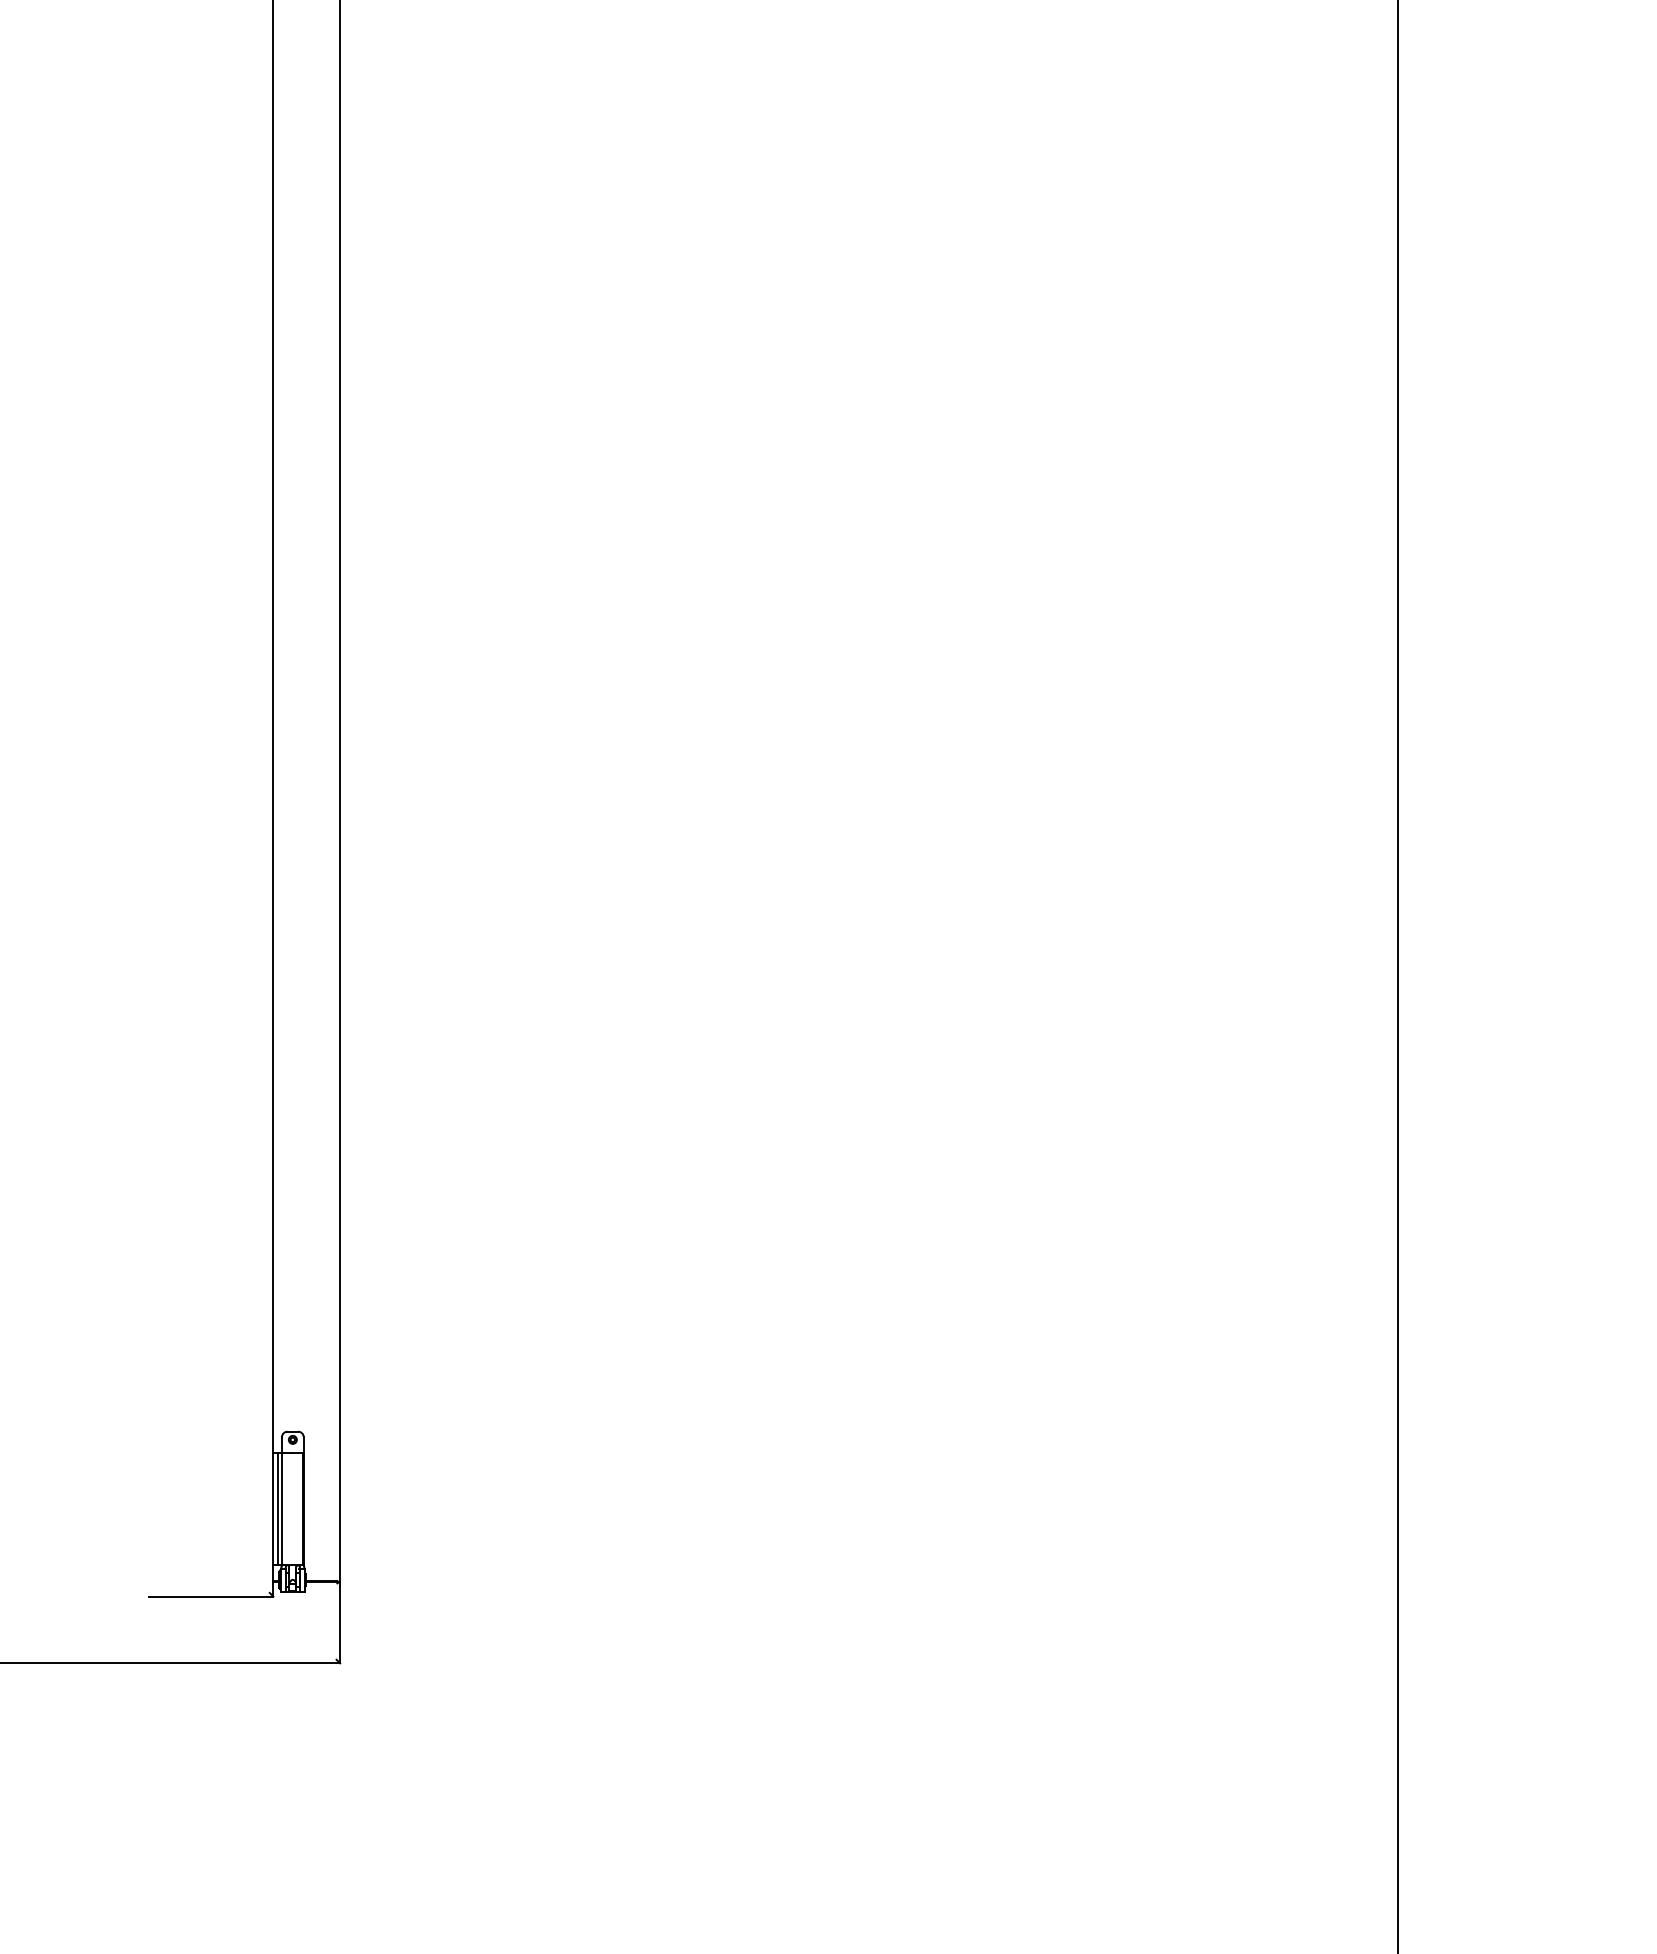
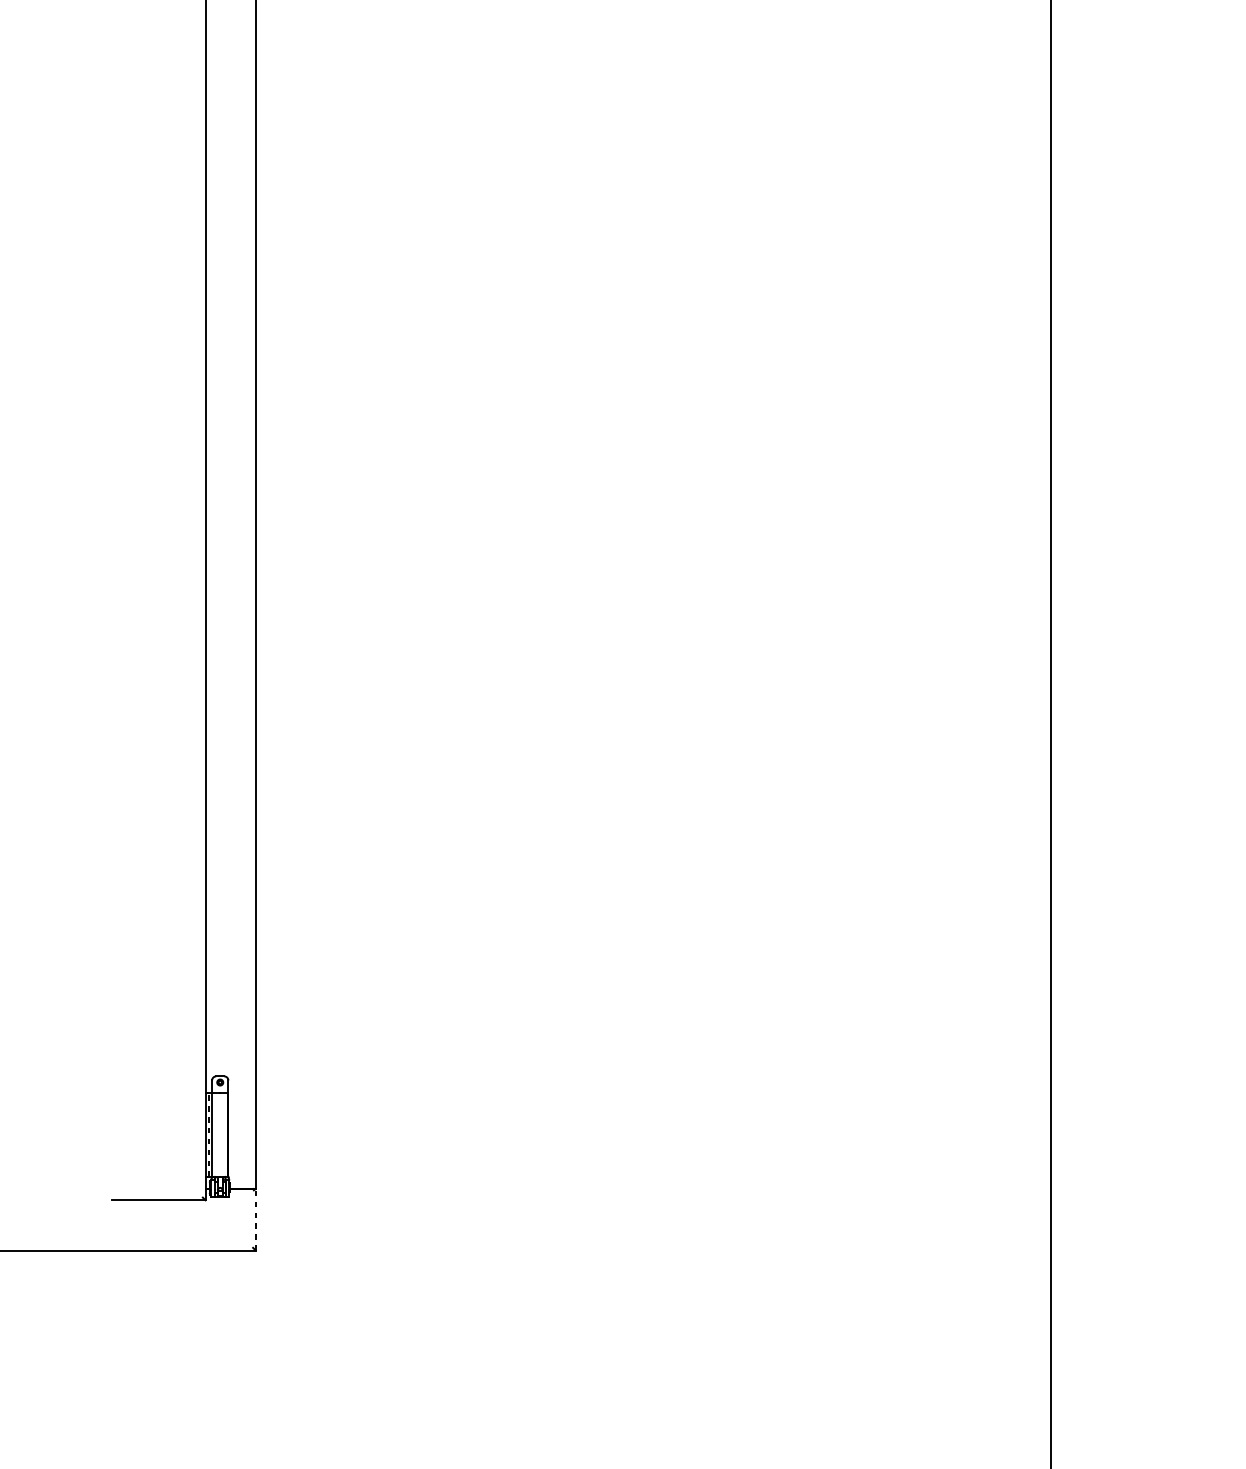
line: (277, 1509) -> (208, 1134), solid -> dashed
line: (340, 1622) -> (256, 1219), solid -> dashed

